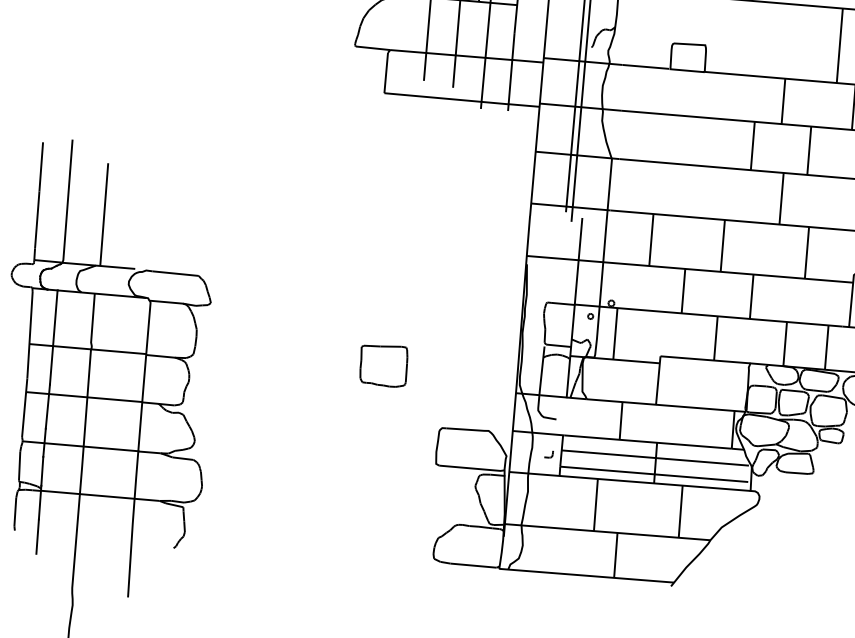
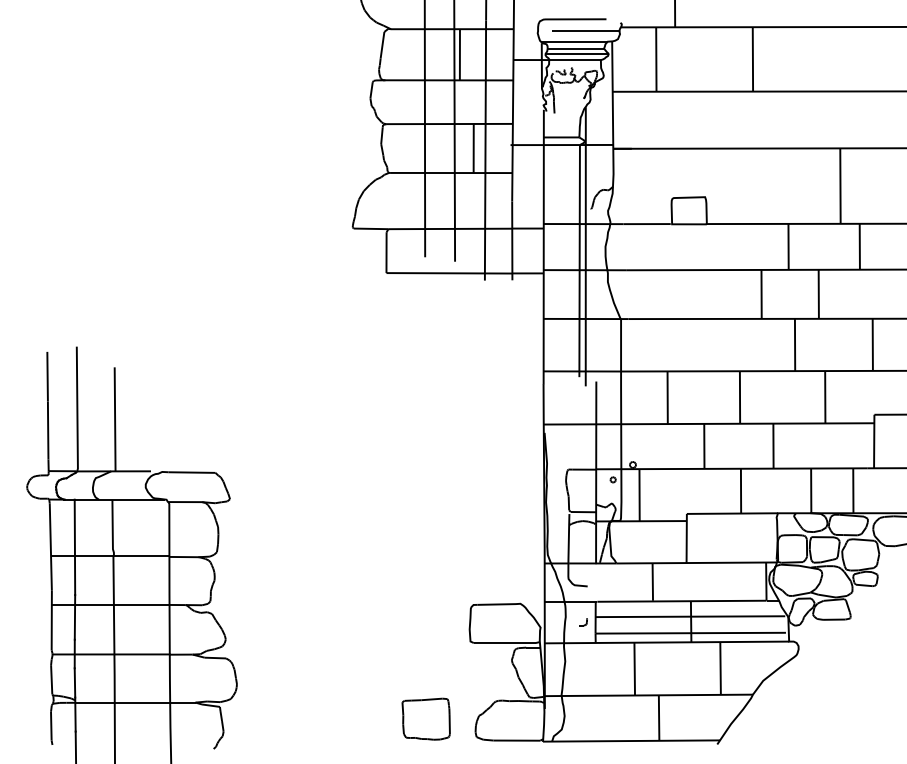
part: (383, 364) -> (425, 718), moved

